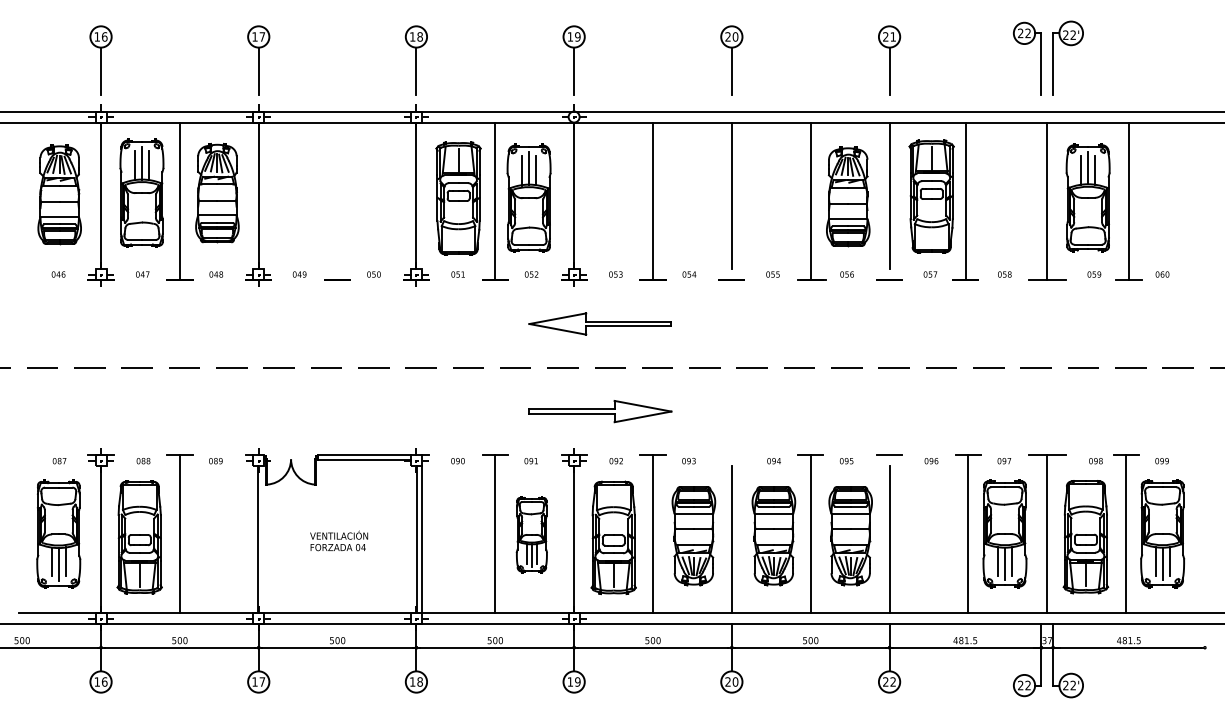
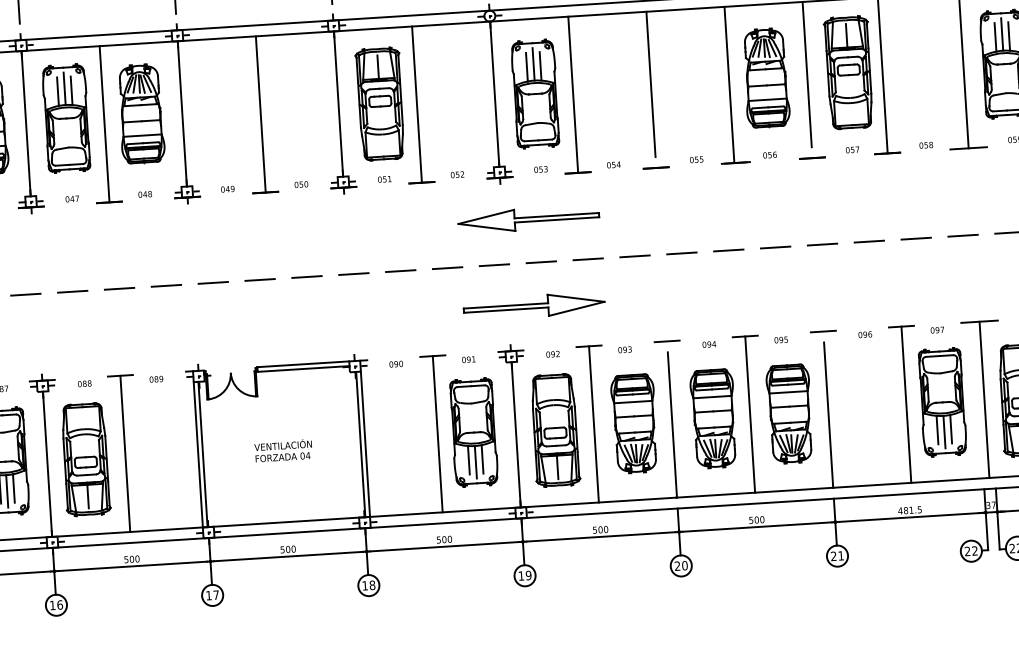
part: (528, 197) -> (534, 93), moved
line: (337, 201) -> (260, 114), added
line: (731, 454) -> (666, 340), added
part: (531, 534) -> (473, 432), size x1.43
line: (253, 539) -> (198, 454), added
text: (892, 681) -> (840, 555), 22 -> 21

